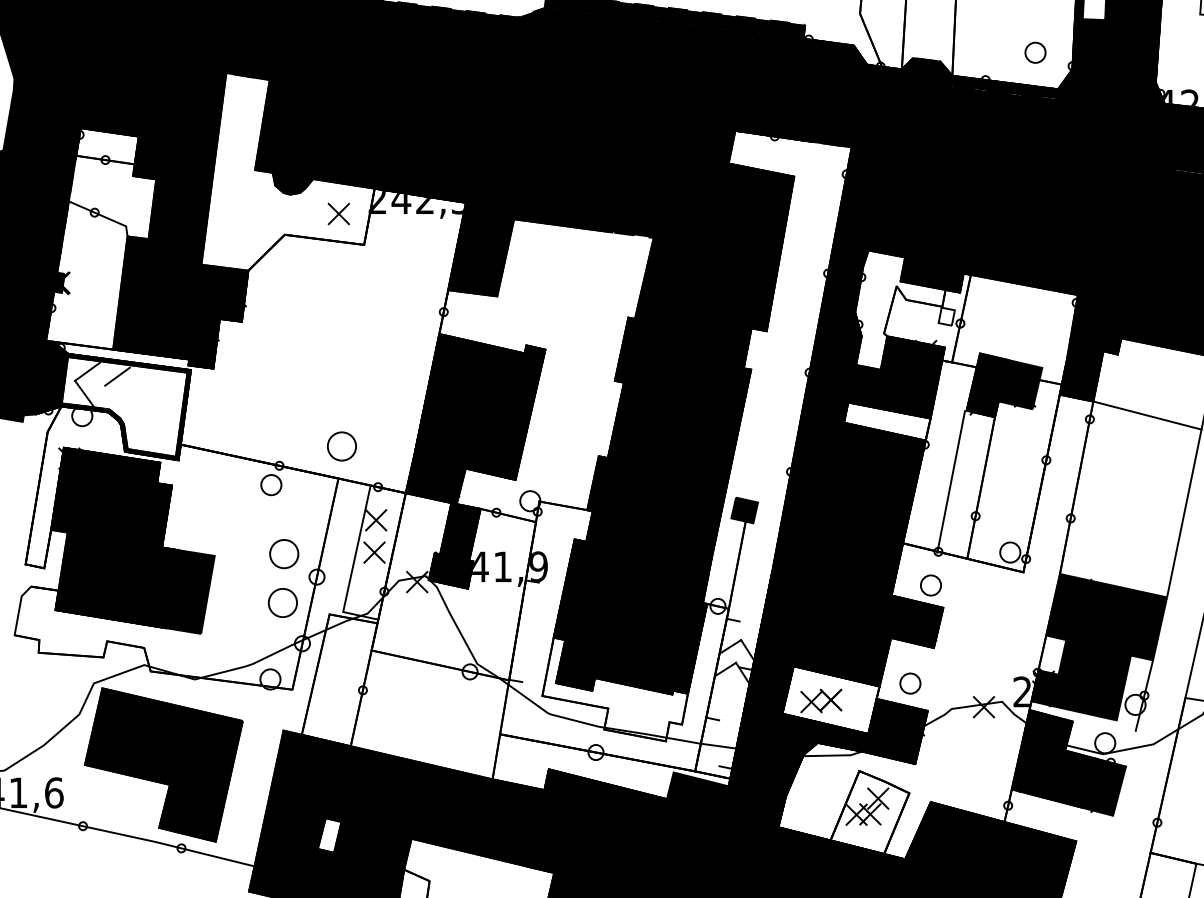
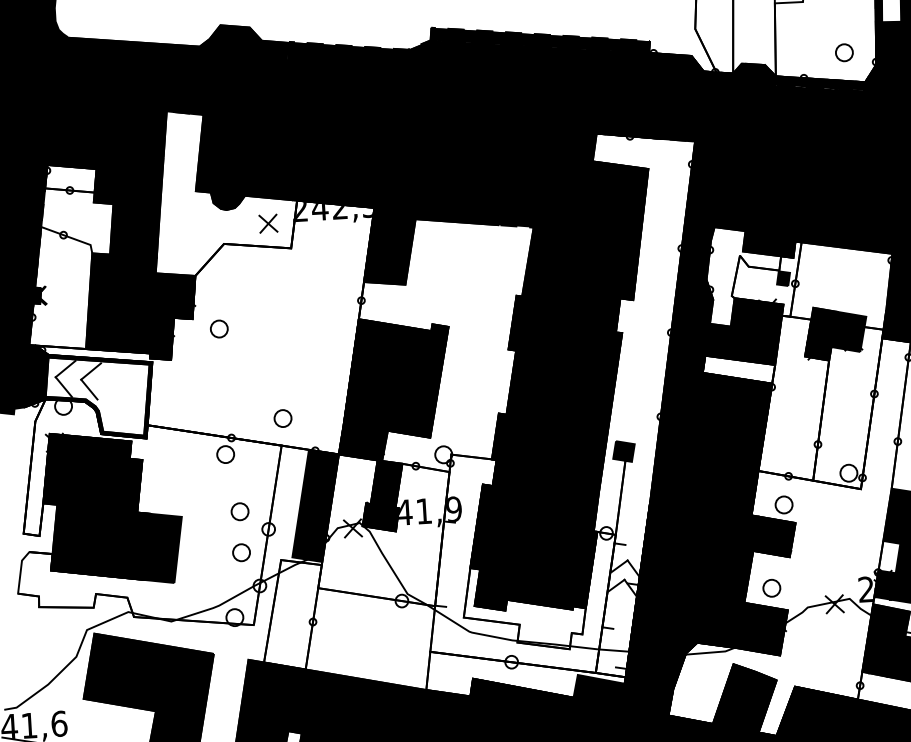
fill: (946, 316) -> (783, 278), added
circle: (272, 335) -> (218, 329), added
line: (114, 397) -> (89, 389), added
circle: (342, 446) -> (283, 418), size x0.71
line: (950, 481) -> (820, 420), moved
fill: (374, 552) -> (315, 505), added
circle: (284, 553) -> (240, 511), size x0.71
circle: (283, 602) -> (241, 552), size x0.71
fill: (830, 699) -> (705, 605), added
fill: (869, 812) -> (744, 698), added

